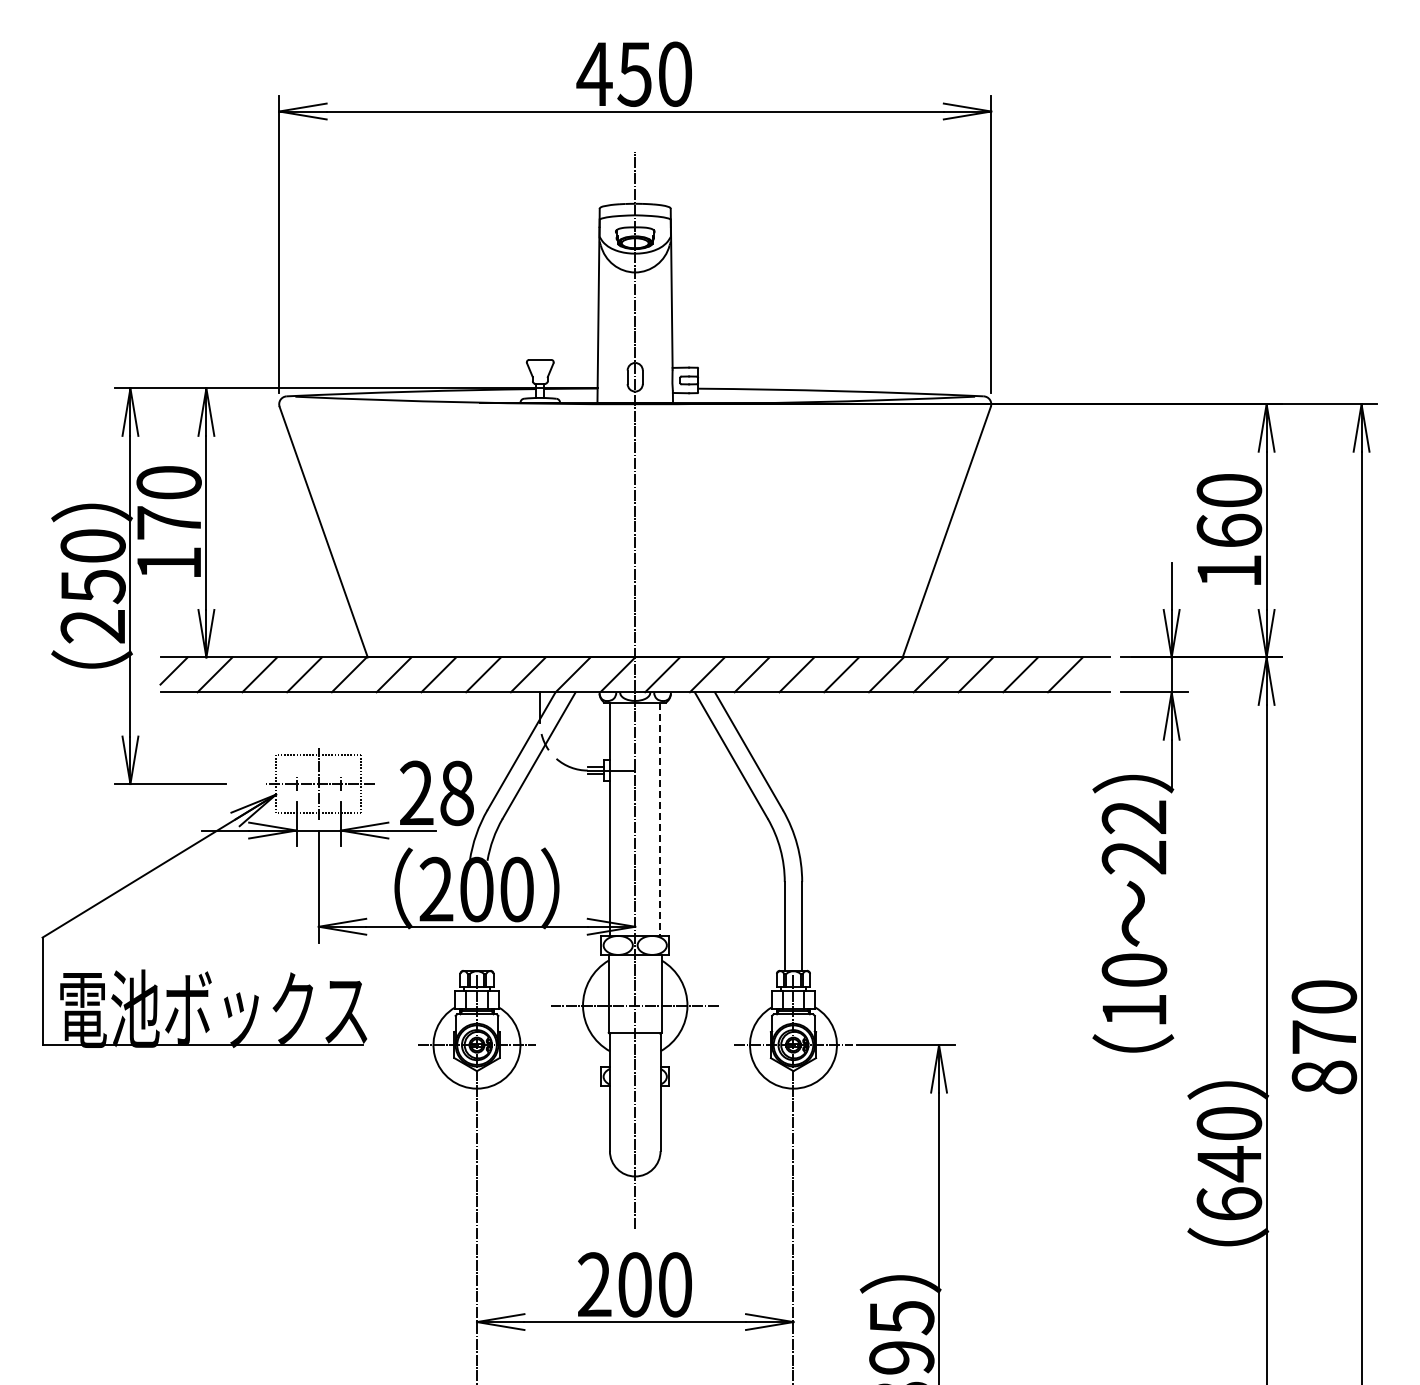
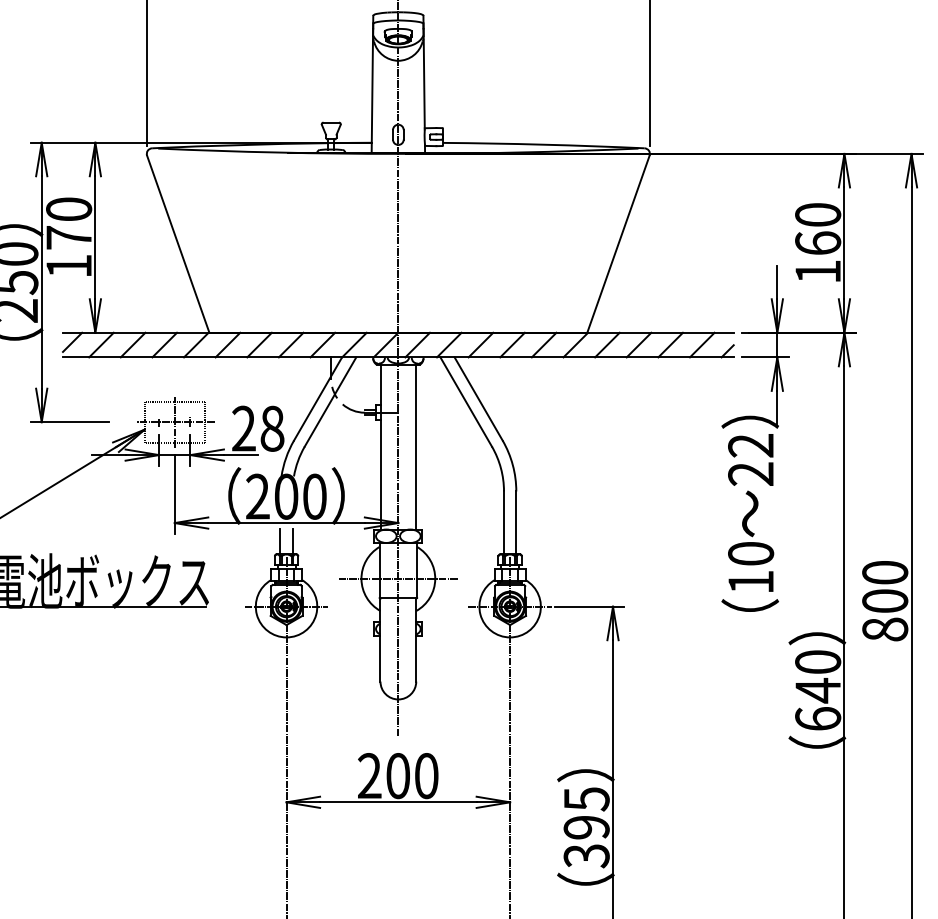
line: (1100, 683) -> (727, 351), added
line: (660, 819) -> (416, 447), dashed -> solid
line: (468, 952) -> (280, 541), added
line: (485, 952) -> (292, 541), added
text: (1324, 1036) -> (885, 600), 870 -> 800

